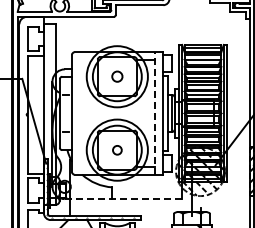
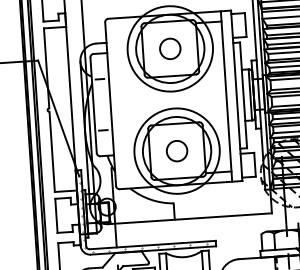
circle: (117, 76) -> (170, 48), size x1.43
line: (155, 112) -> (226, 95), dashed -> solid
circle: (117, 150) -> (177, 151), size x1.67
line: (123, 199) -> (190, 219), dashed -> solid

